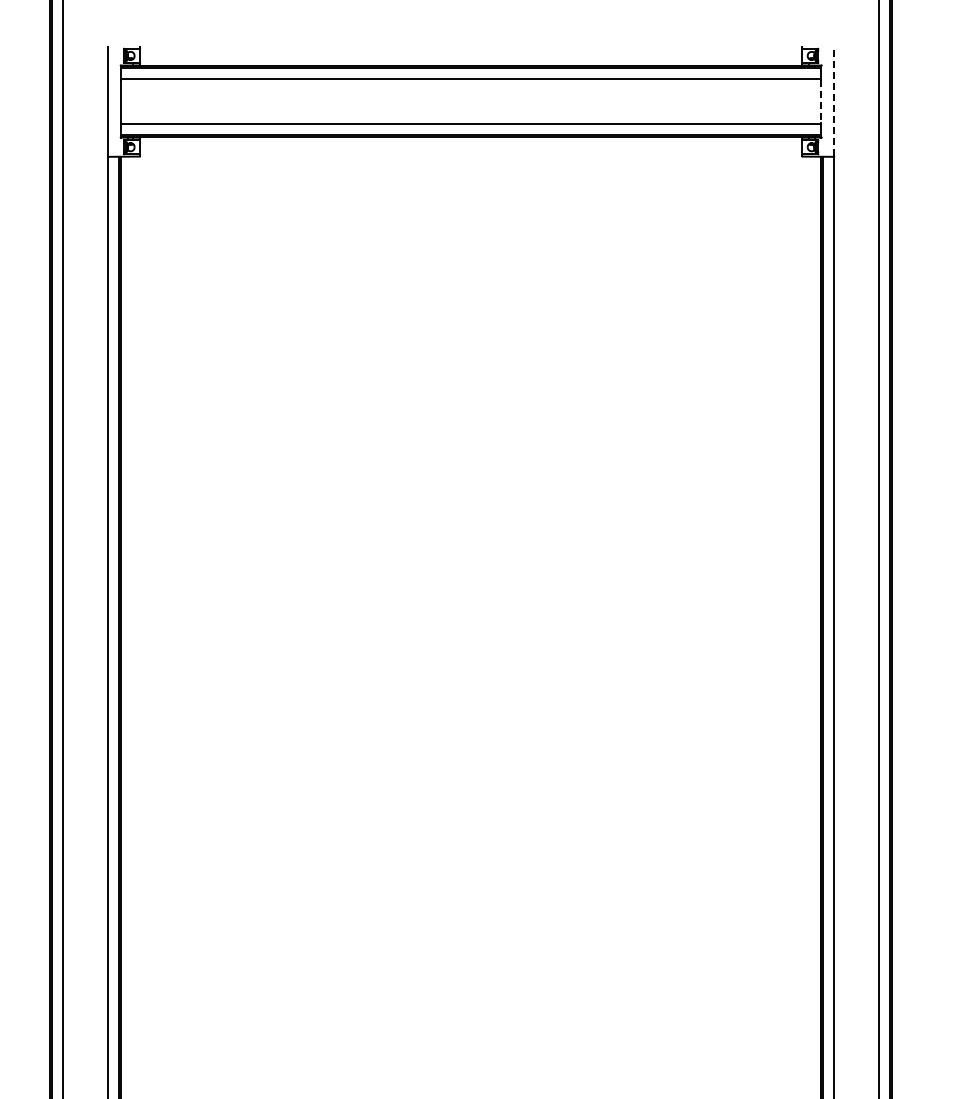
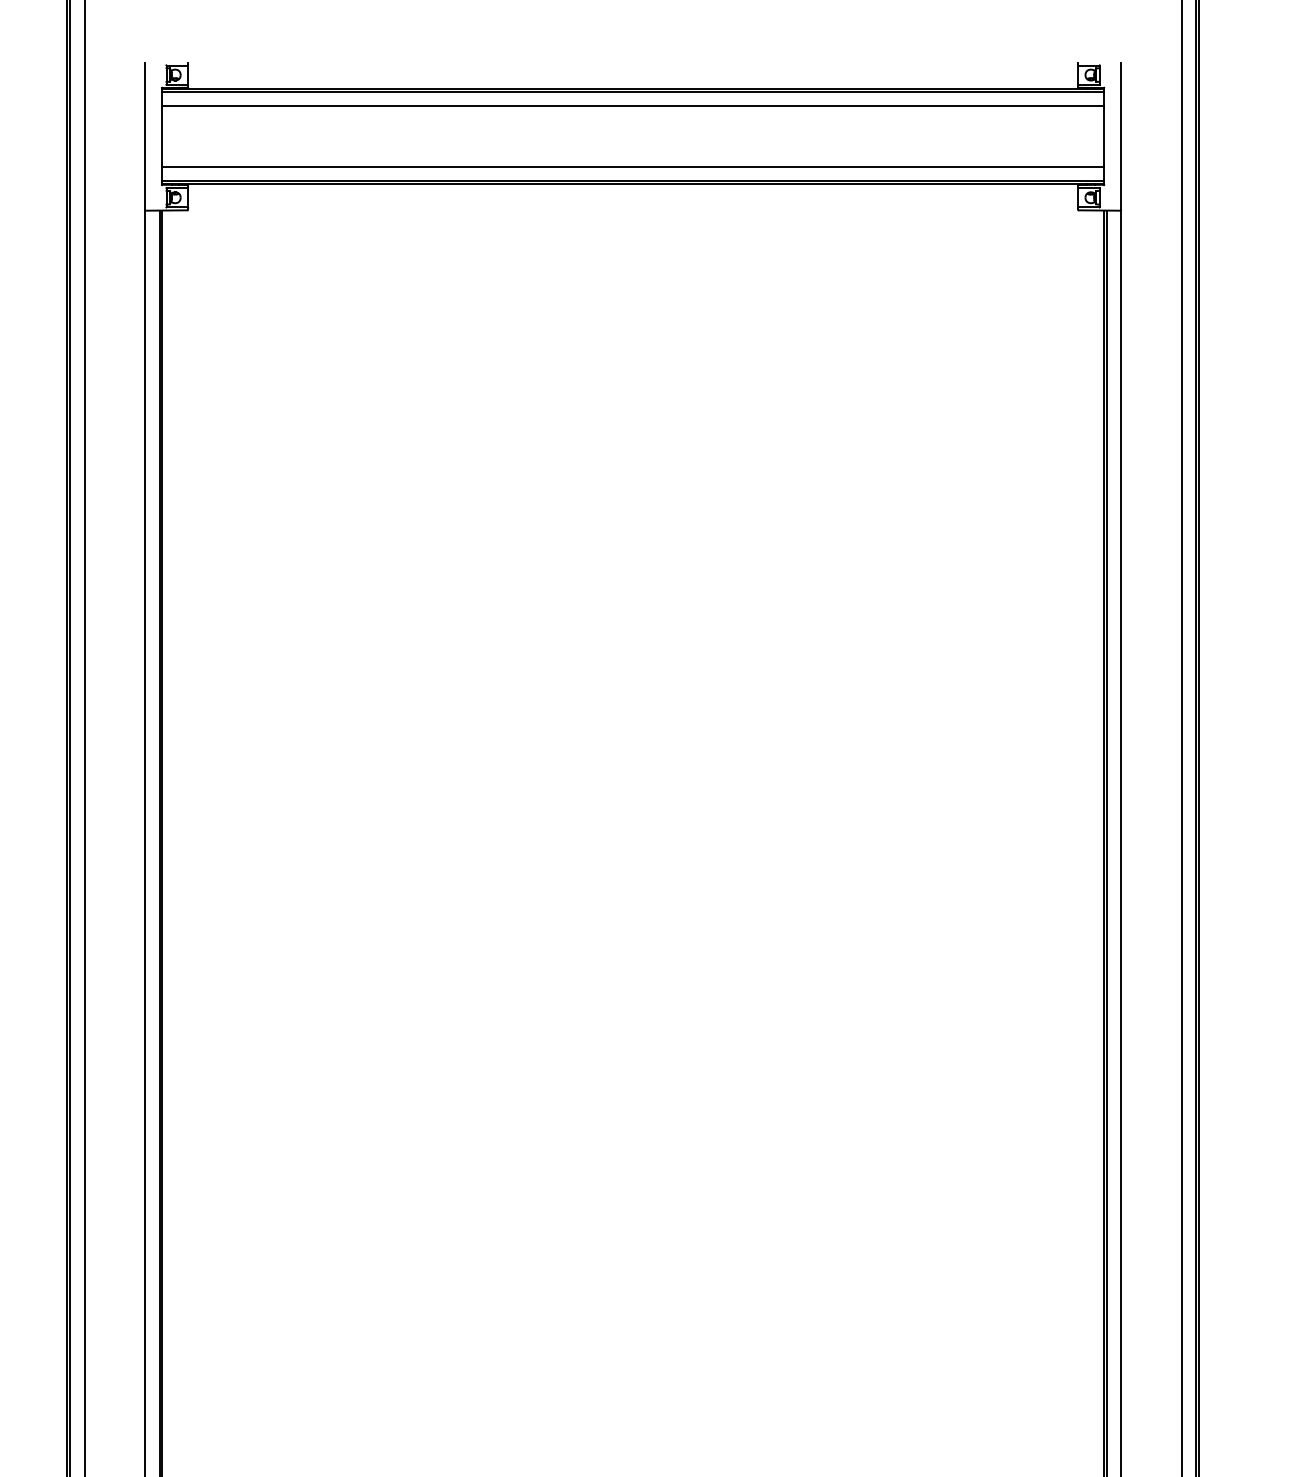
line: (834, 101) -> (1121, 136), dashed -> solid
line: (821, 102) -> (1104, 137), dashed -> solid

